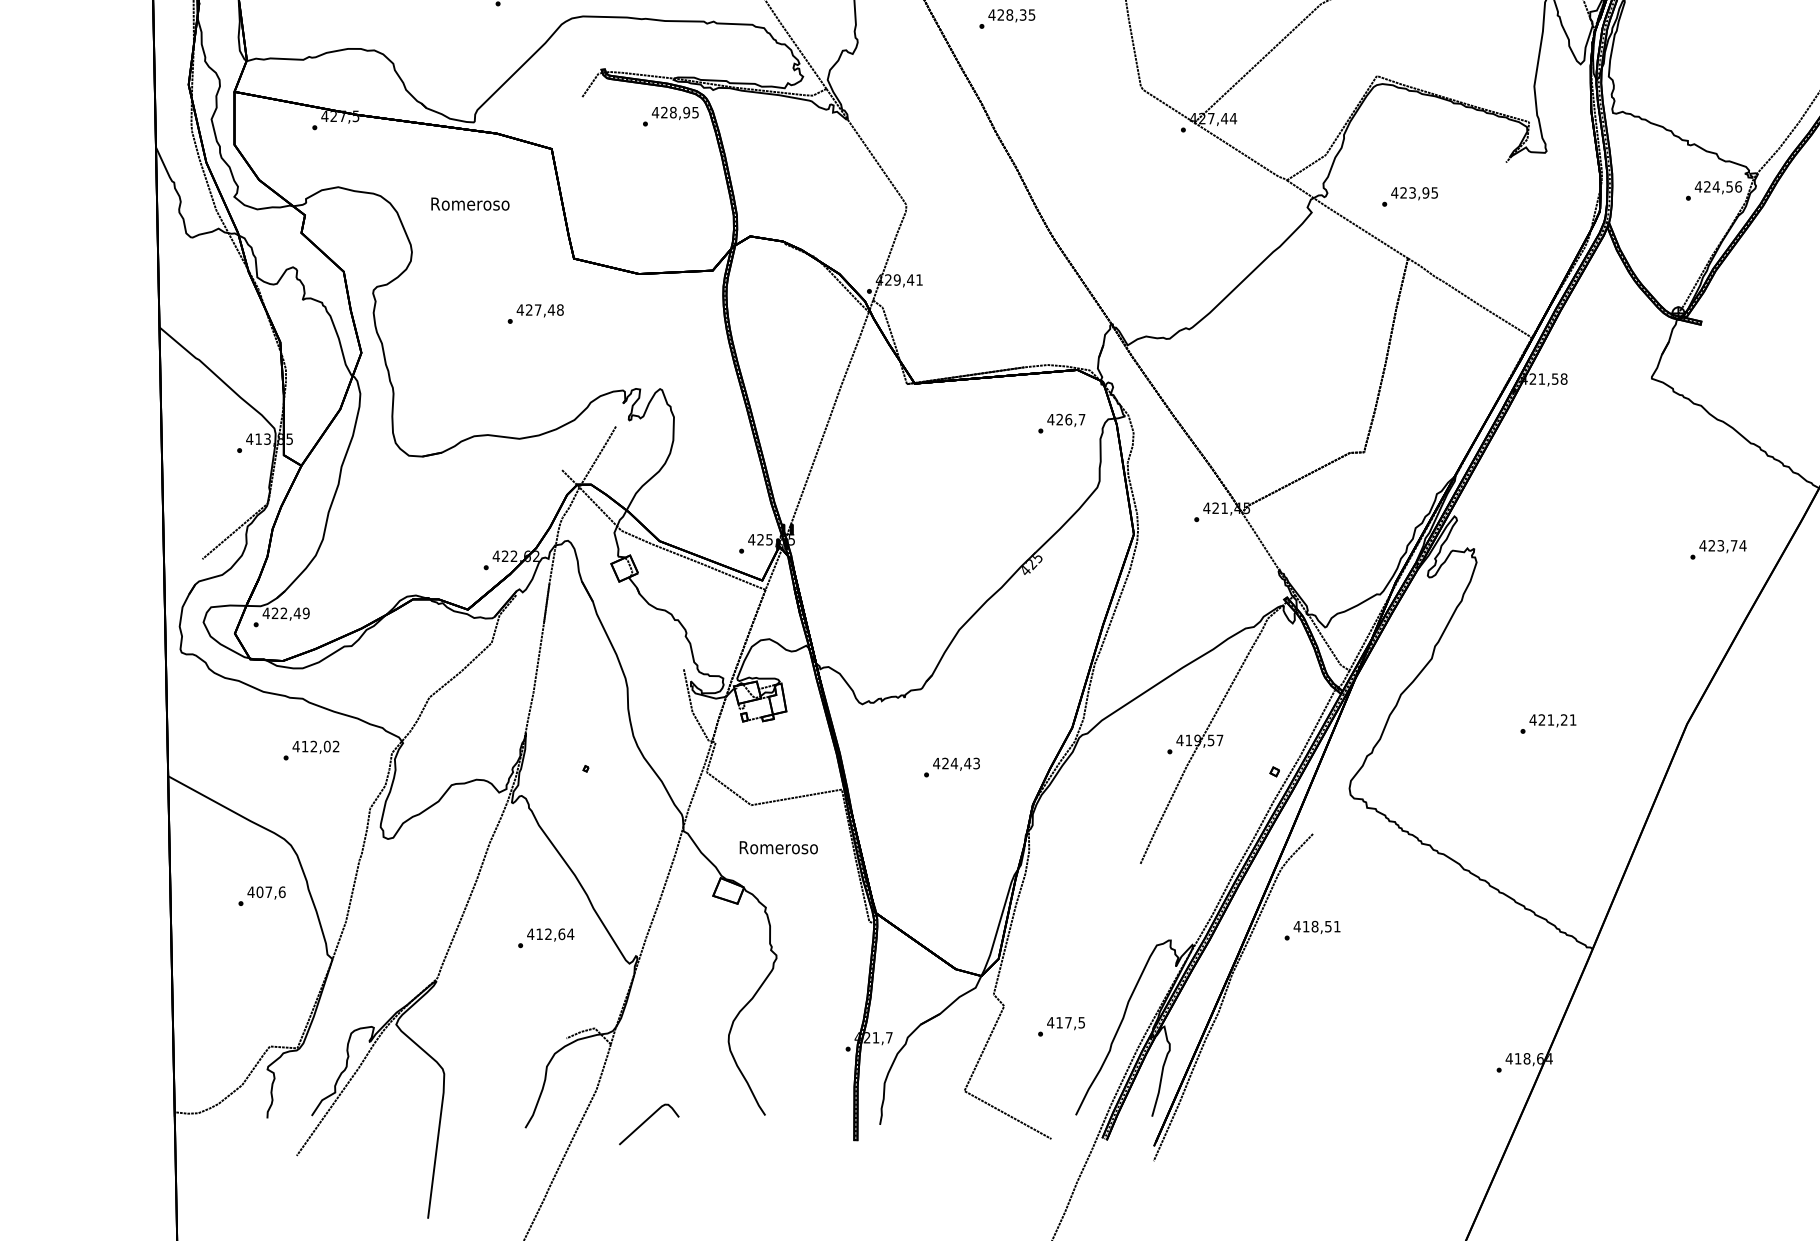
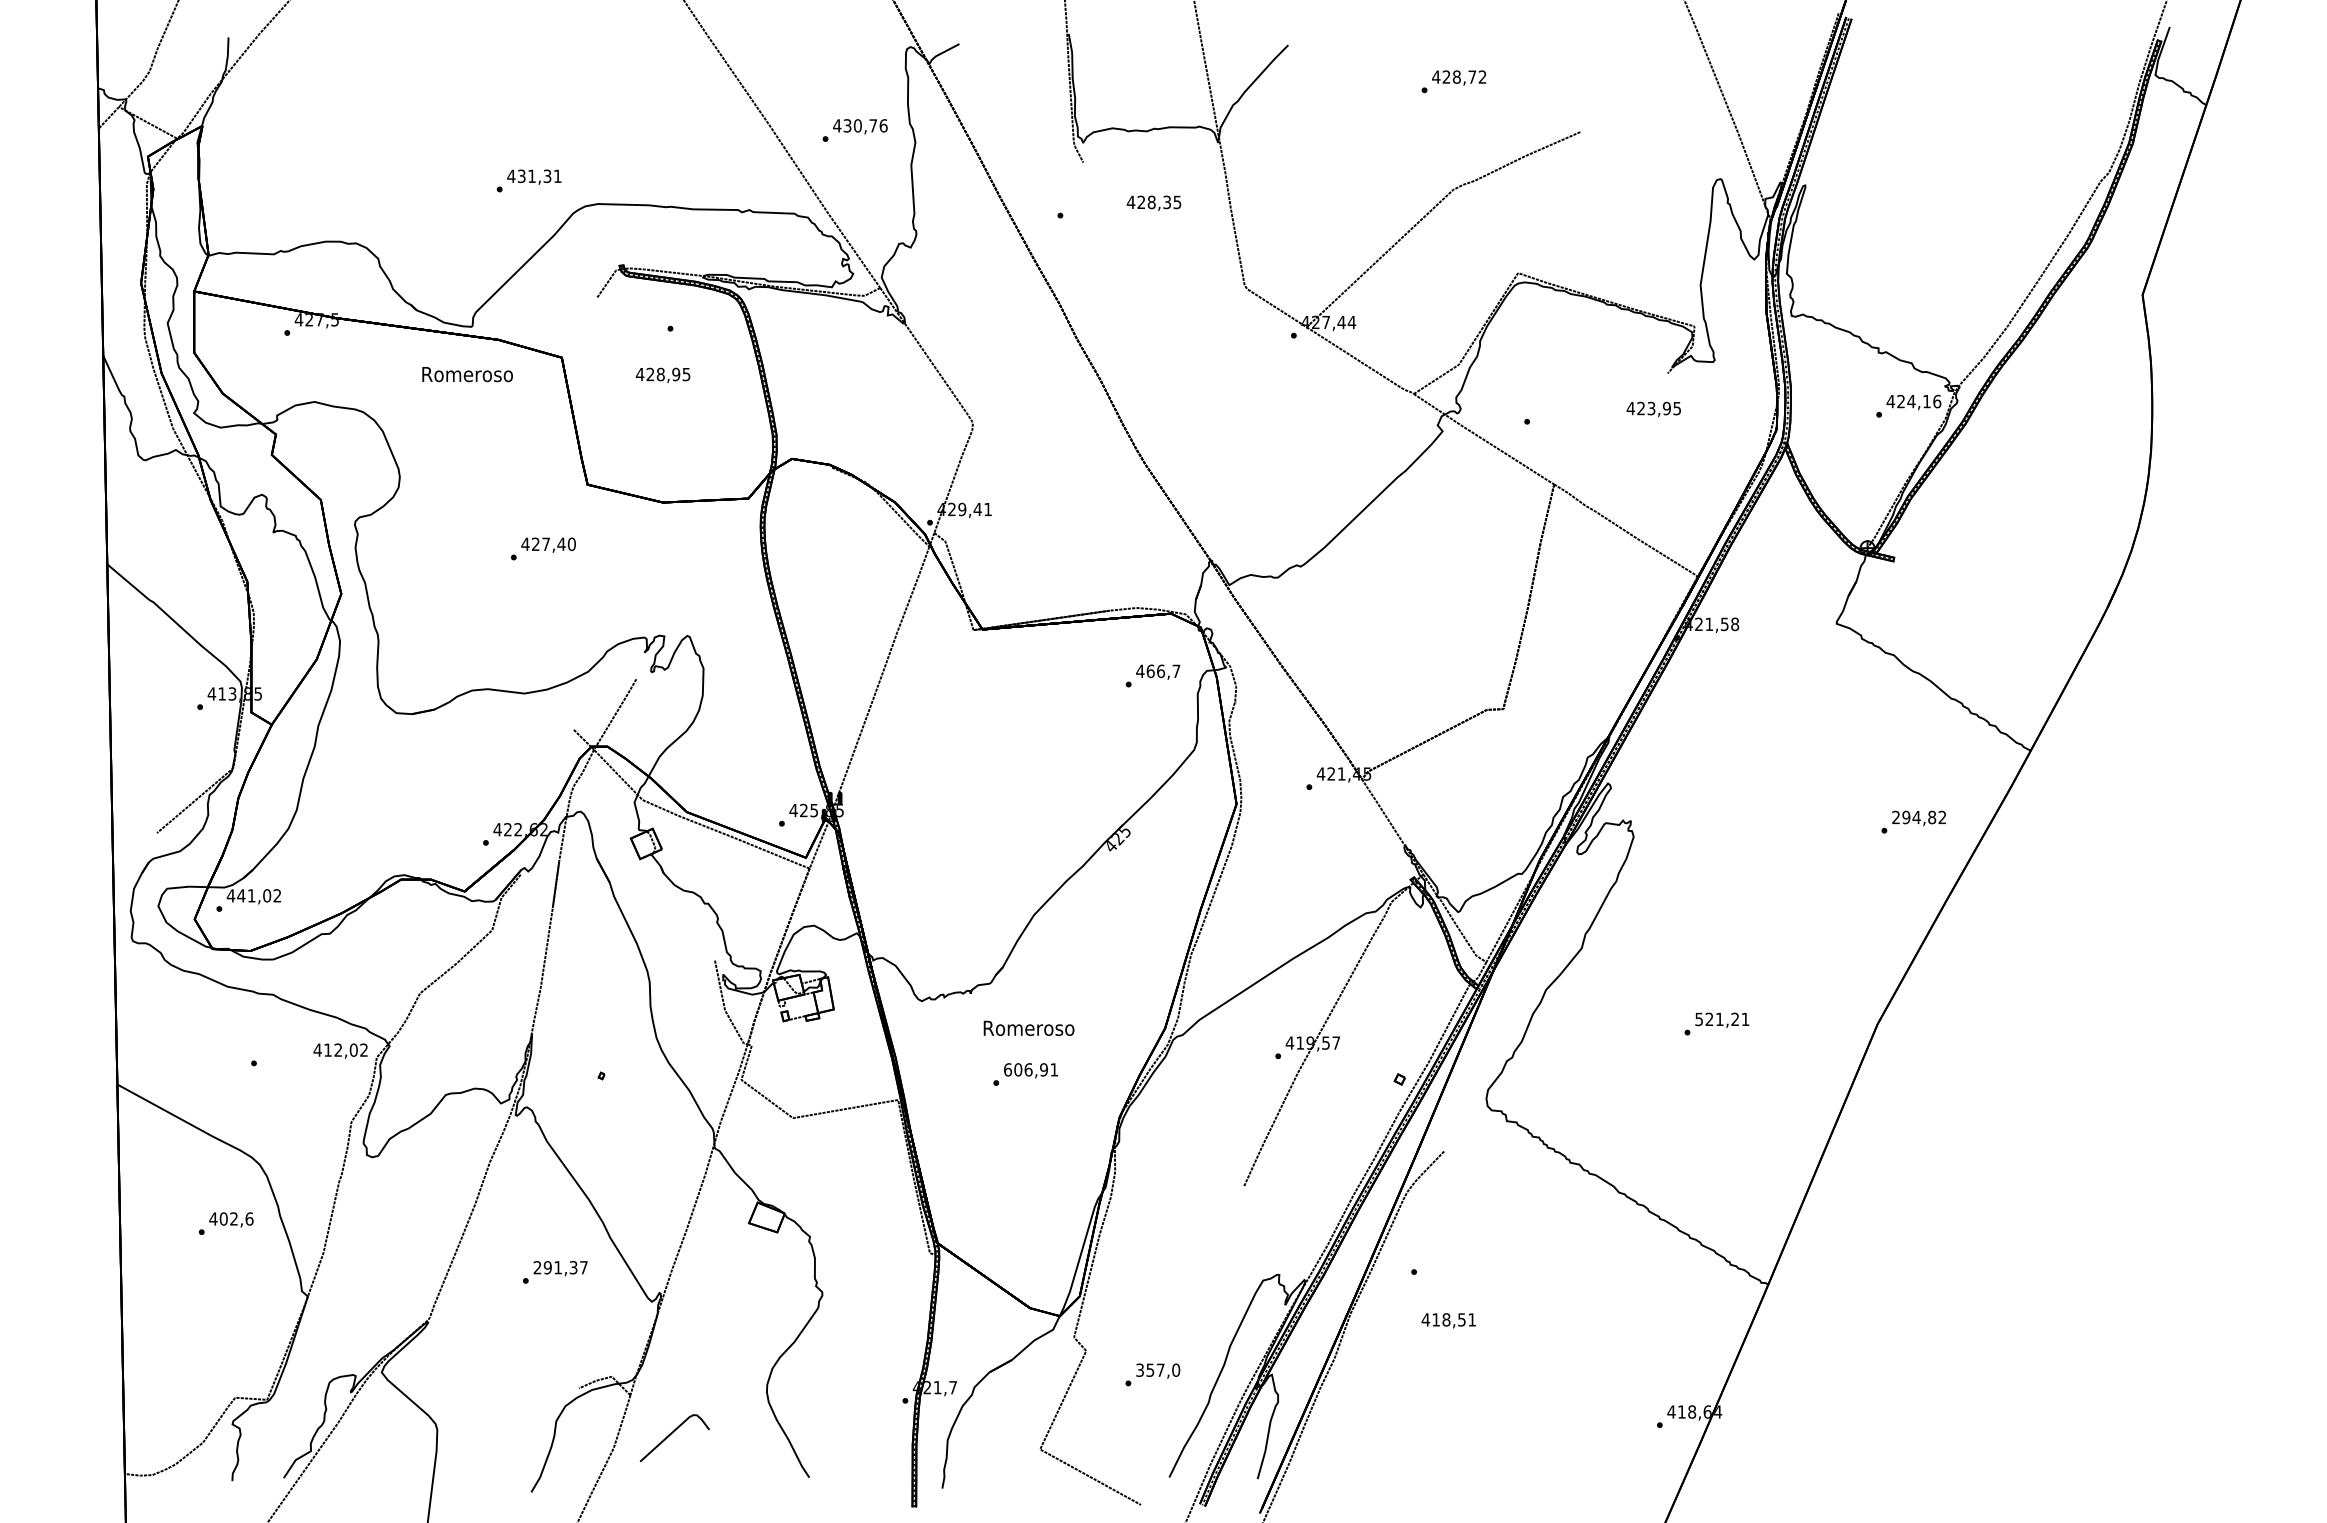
text: (1011, 15) -> (1153, 202), moved
text: (675, 113) -> (663, 375), moved
text: (1729, 186) -> (1926, 401), 424,56 -> 424,16
text: (1414, 193) -> (1653, 409), moved
text: (470, 204) -> (467, 374), moved
text: (560, 309) -> (571, 543), 427,48 -> 427,40
text: (1059, 419) -> (1150, 671), 426,7 -> 466,7
text: (1722, 545) -> (1918, 817), 423,74 -> 294,82
text: (290, 613) -> (259, 895), 422,49 -> 441,02
text: (1533, 720) -> (1699, 1019), 421,21 -> 521,21
text: (315, 746) -> (340, 1050), moved
text: (956, 763) -> (1030, 1069), 424,43 -> 606,91
text: (778, 846) -> (1028, 1027), moved
text: (268, 891) -> (233, 1218), 407,6 -> 402,6
text: (1316, 927) -> (1448, 1320), moved
text: (550, 934) -> (560, 1267), 412,64 -> 291,37
text: (1065, 1022) -> (1157, 1369), 417,5 -> 357,0
curve: (646, 1121) -> (671, 1434), moved

